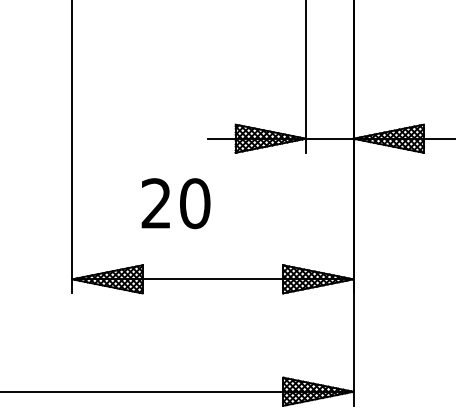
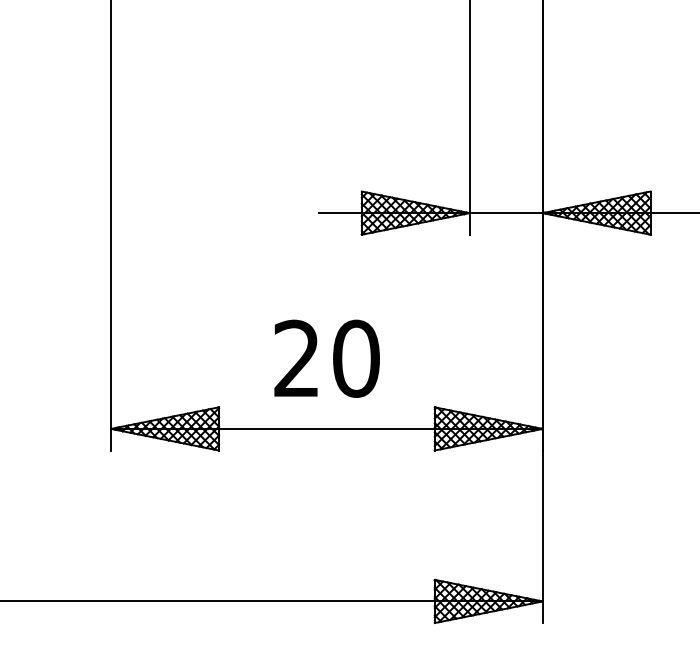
text: (175, 203) -> (326, 358), moved

